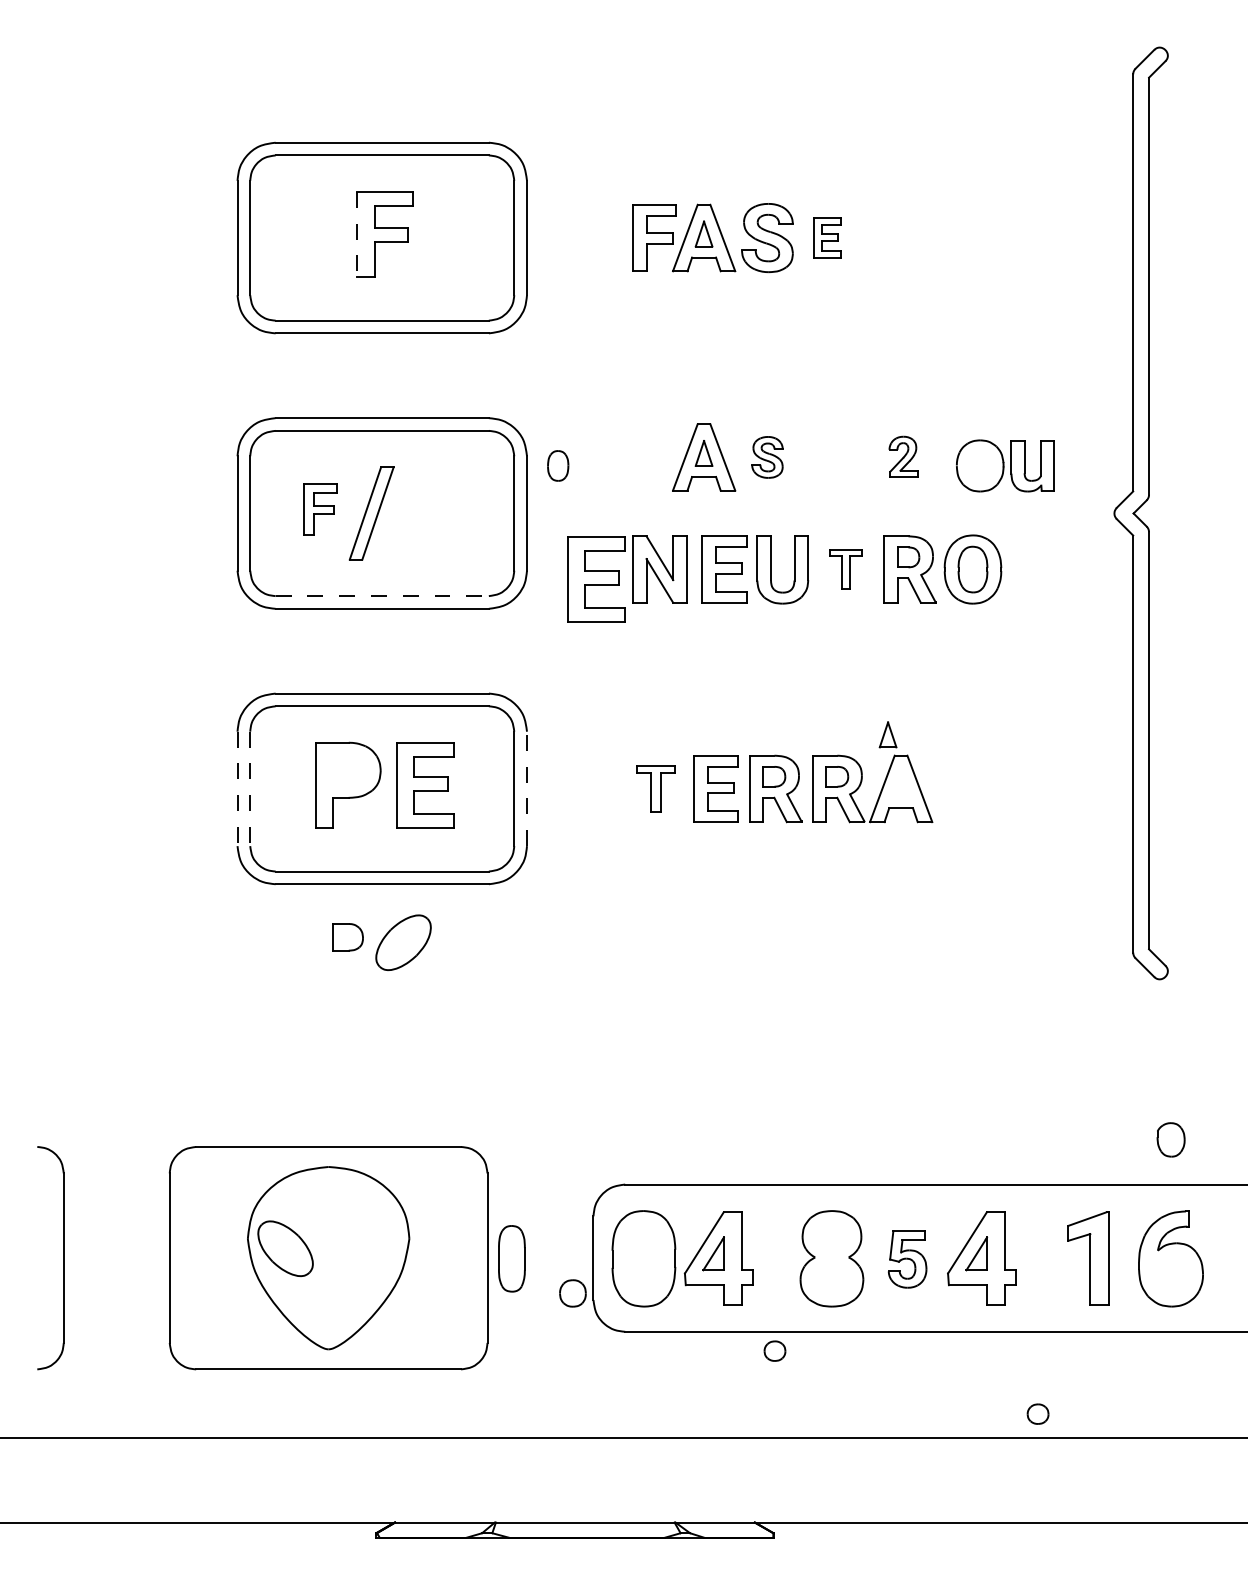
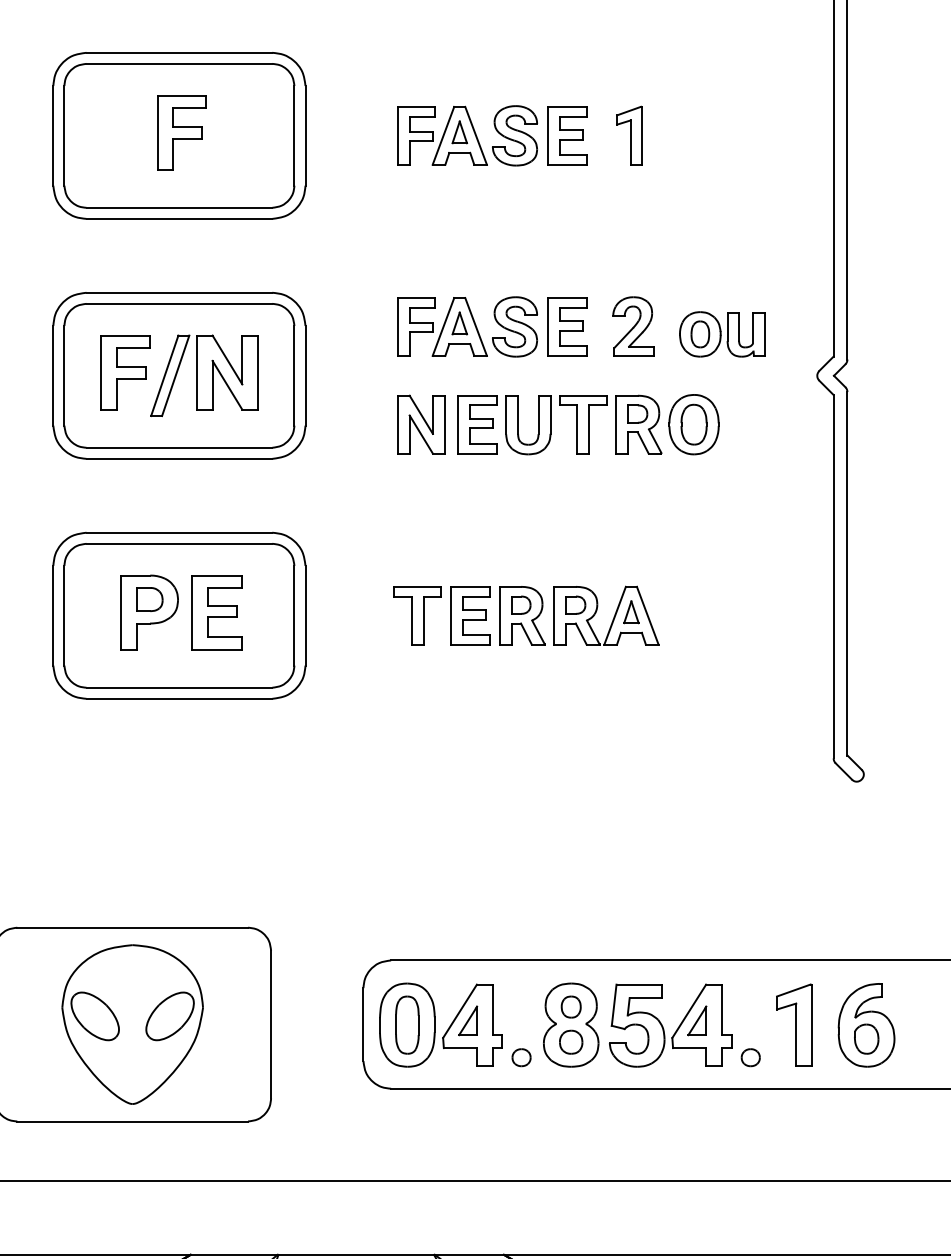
line: (357, 234) -> (157, 132), dashed -> solid
part: (827, 237) -> (567, 135), size x1.67
part: (898, 237) -> (629, 135), added
part: (903, 456) -> (633, 326), size x1.67
part: (654, 457) -> (416, 327), added
part: (767, 457) -> (515, 327), size x1.67
part: (827, 457) -> (567, 327), added
part: (558, 465) -> (700, 334), moved
part: (320, 509) -> (125, 372), size x1.67
part: (437, 509) -> (227, 372), added
part: (845, 569) -> (582, 424), size x1.67
part: (596, 579) -> (366, 433), removed
line: (382, 596) -> (179, 448), dashed -> solid
part: (887, 734) -> (630, 611), moved
line: (527, 788) -> (305, 615), dashed -> solid
part: (655, 788) -> (417, 615), size x1.43
line: (237, 789) -> (53, 616), dashed -> solid
line: (250, 789) -> (64, 616), dashed -> solid
part: (347, 937) -> (149, 599), moved
part: (403, 942) -> (170, 1016), moved
part: (1170, 1139) -> (866, 1038), moved
part: (831, 1238) -> (570, 1007), added
part: (511, 1258) -> (407, 1024), moved
part: (907, 1259) -> (637, 1025), size x1.67
part: (572, 1293) -> (570, 1042), moved
part: (774, 1350) -> (521, 1057), moved
part: (1037, 1413) -> (750, 1057), moved

